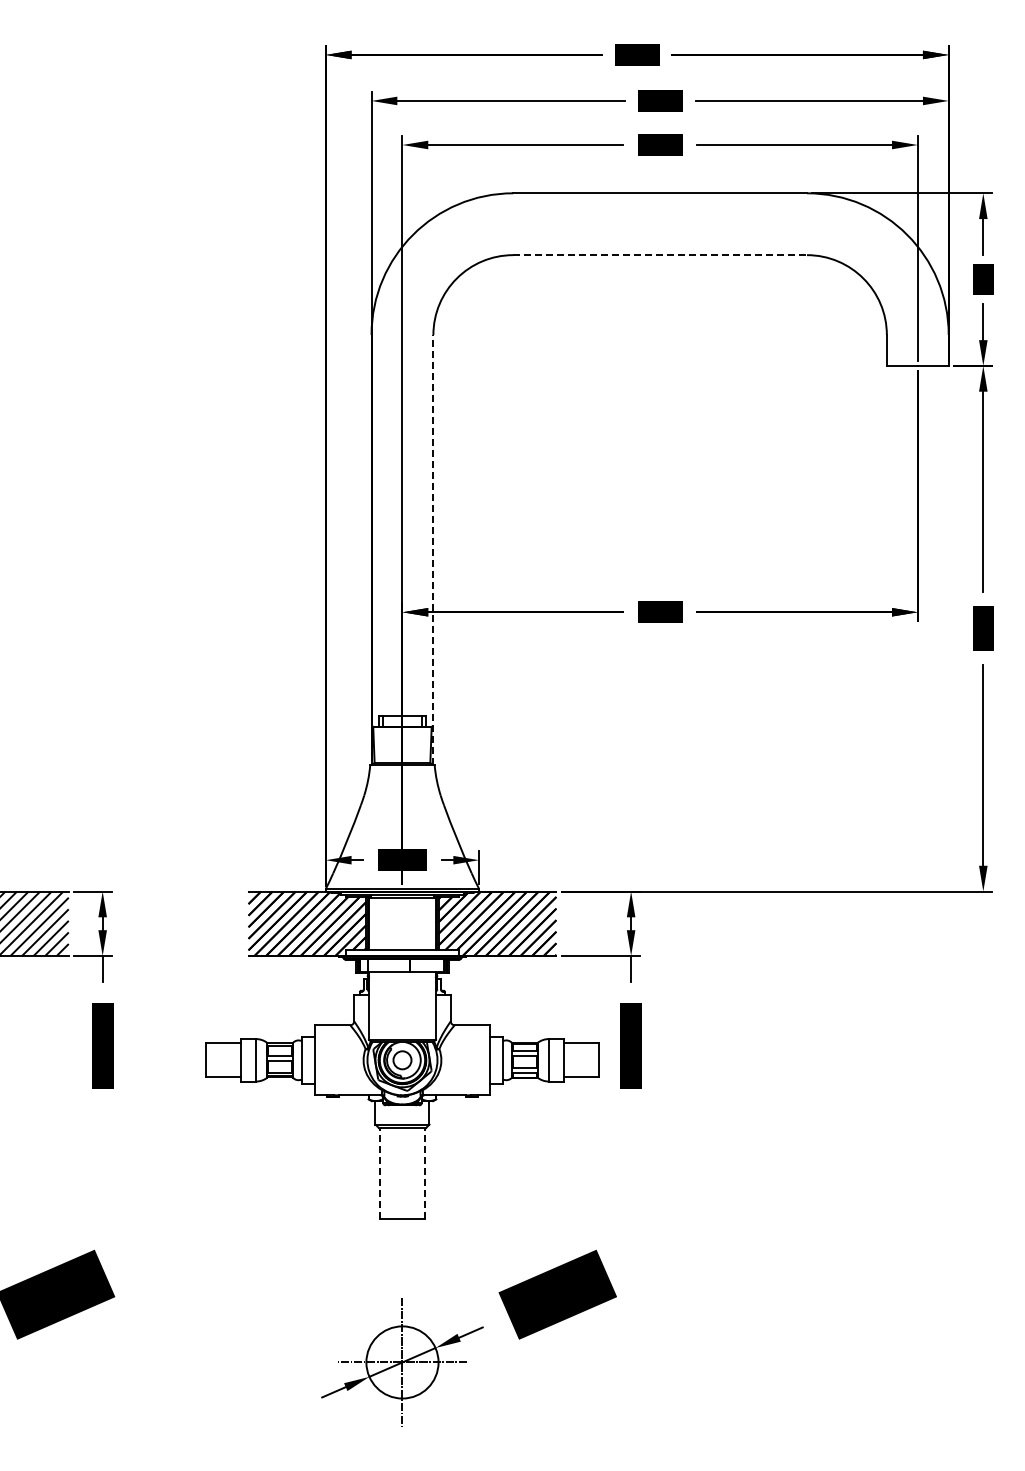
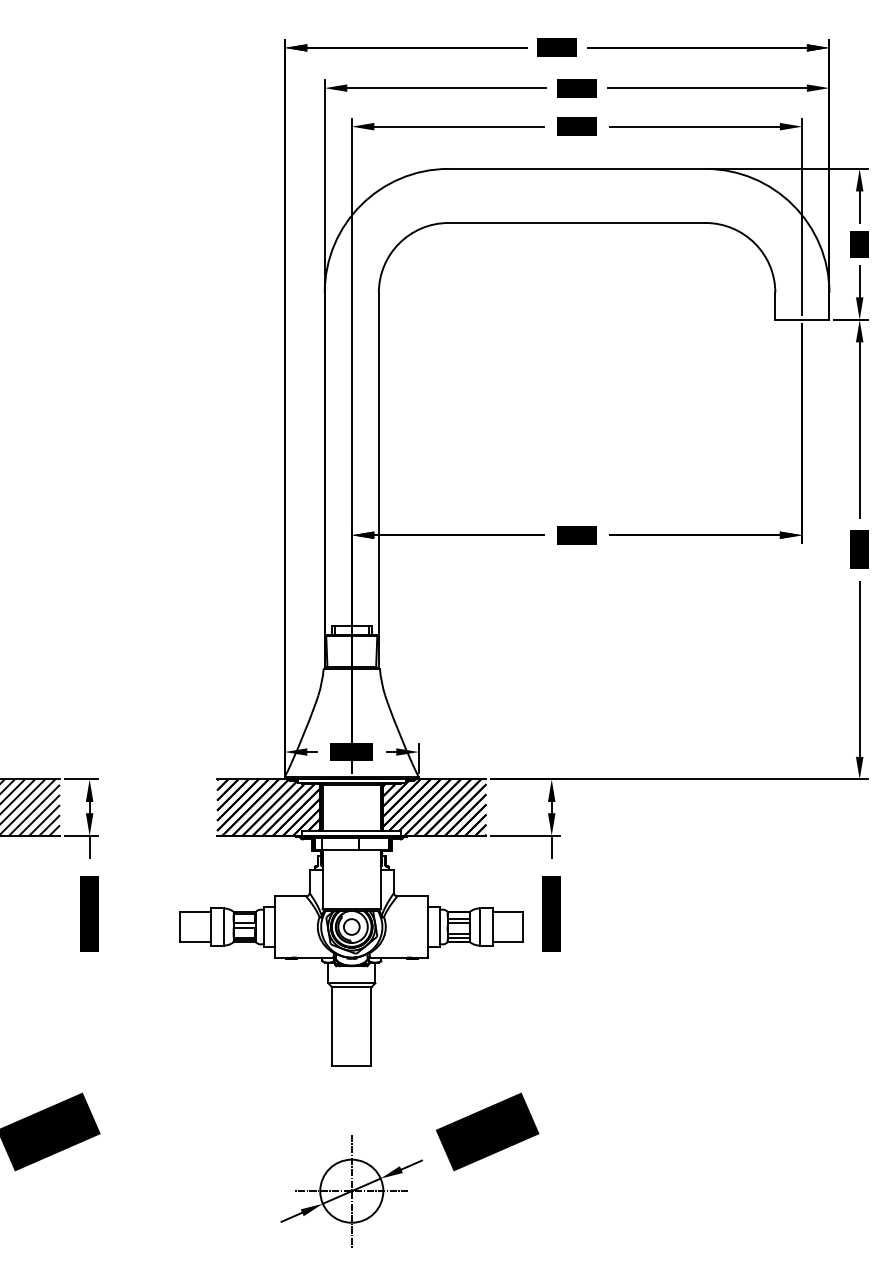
line: (660, 255) -> (577, 223), dashed -> solid
line: (433, 549) -> (378, 480), dashed -> solid
line: (380, 1173) -> (332, 1025), dashed -> solid
line: (424, 1173) -> (371, 1025), dashed -> solid

